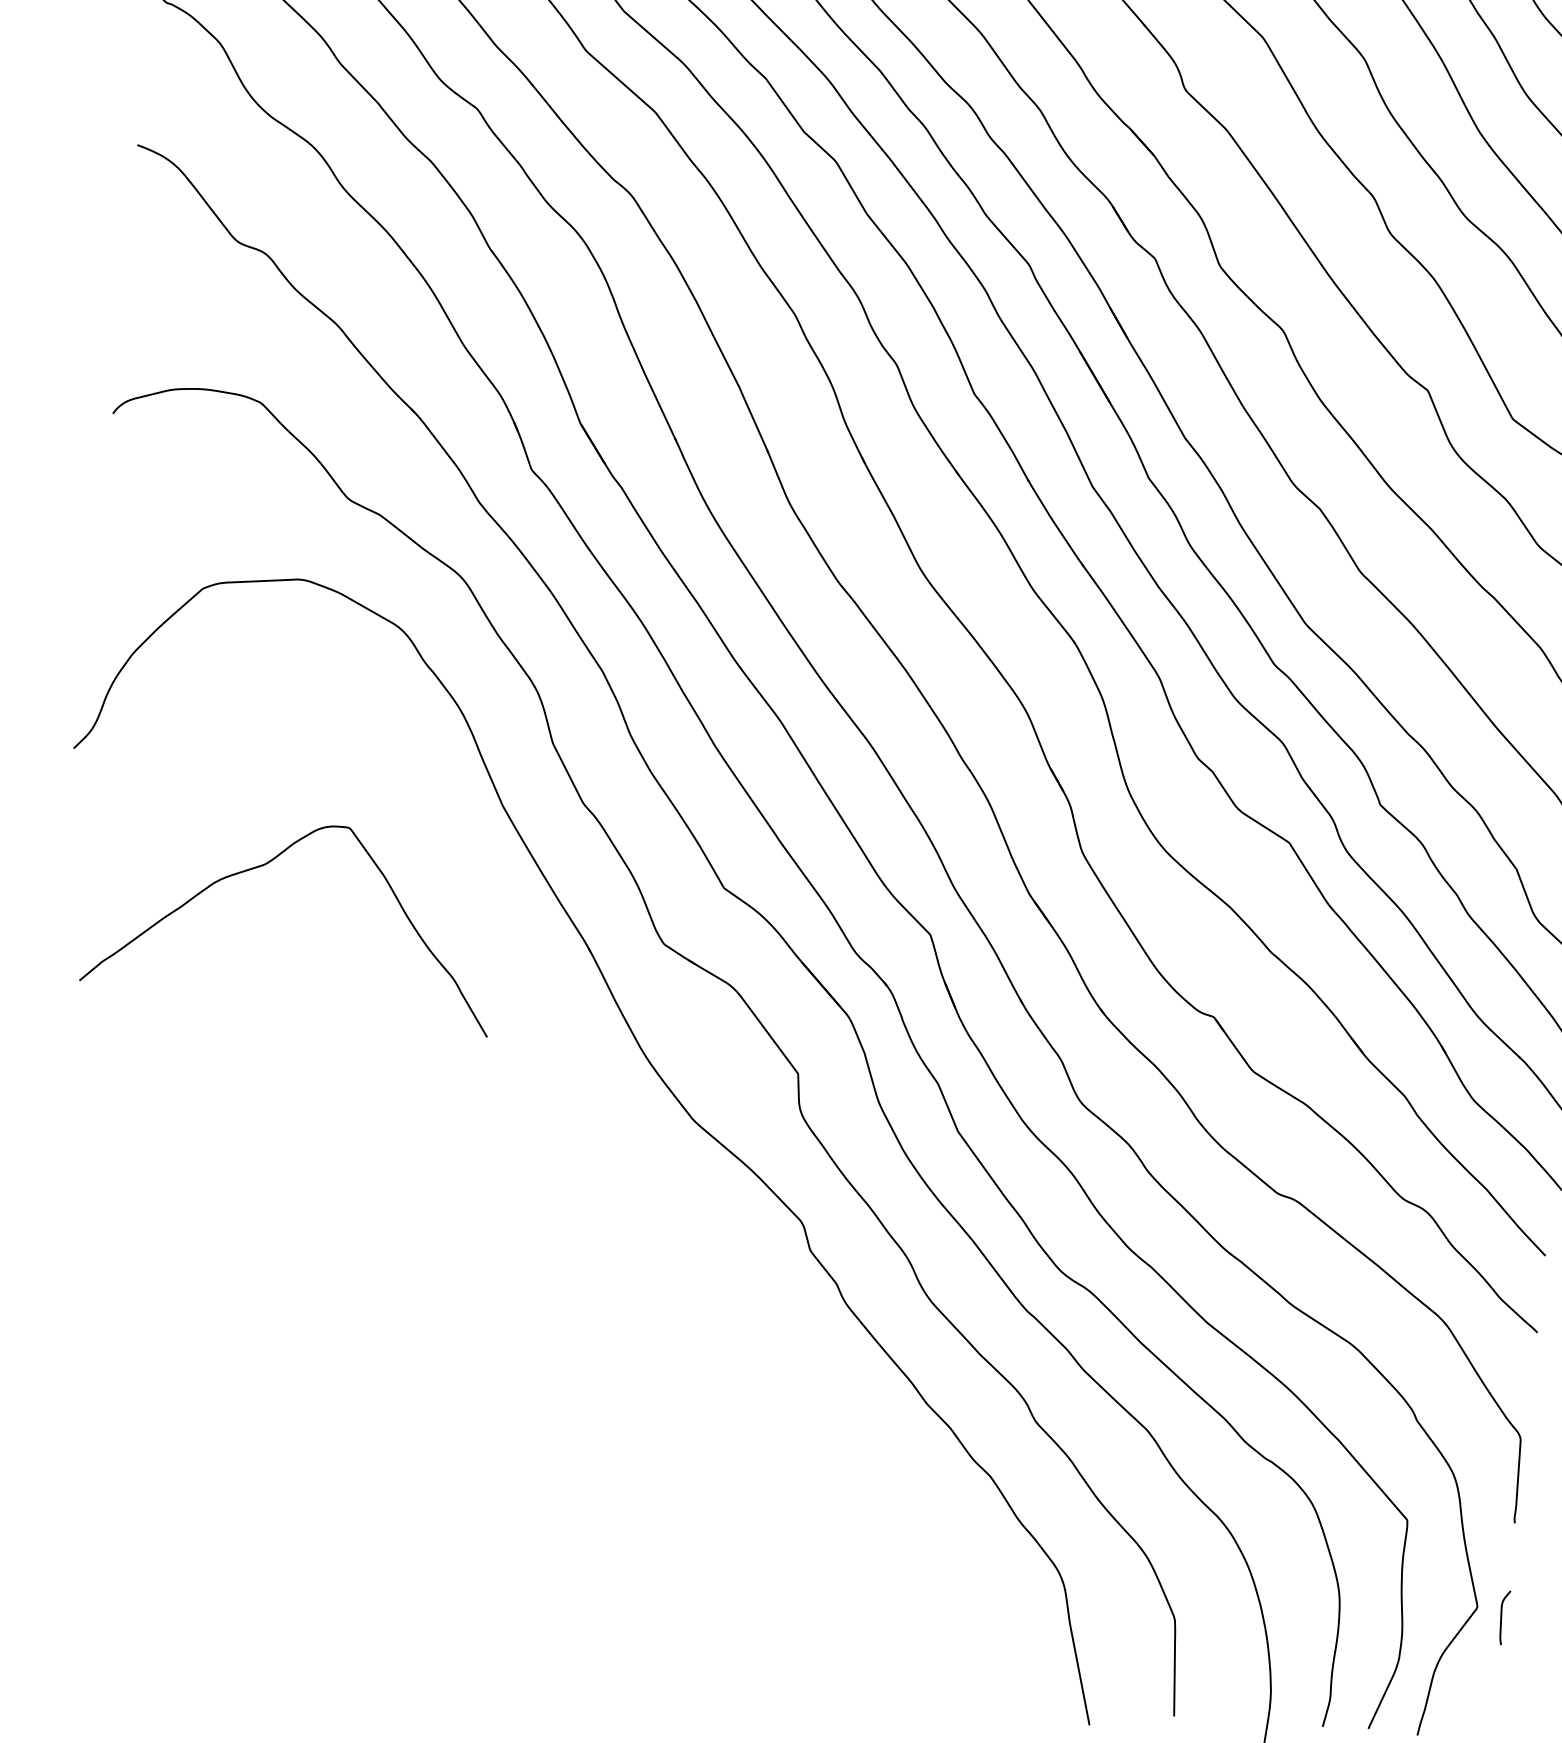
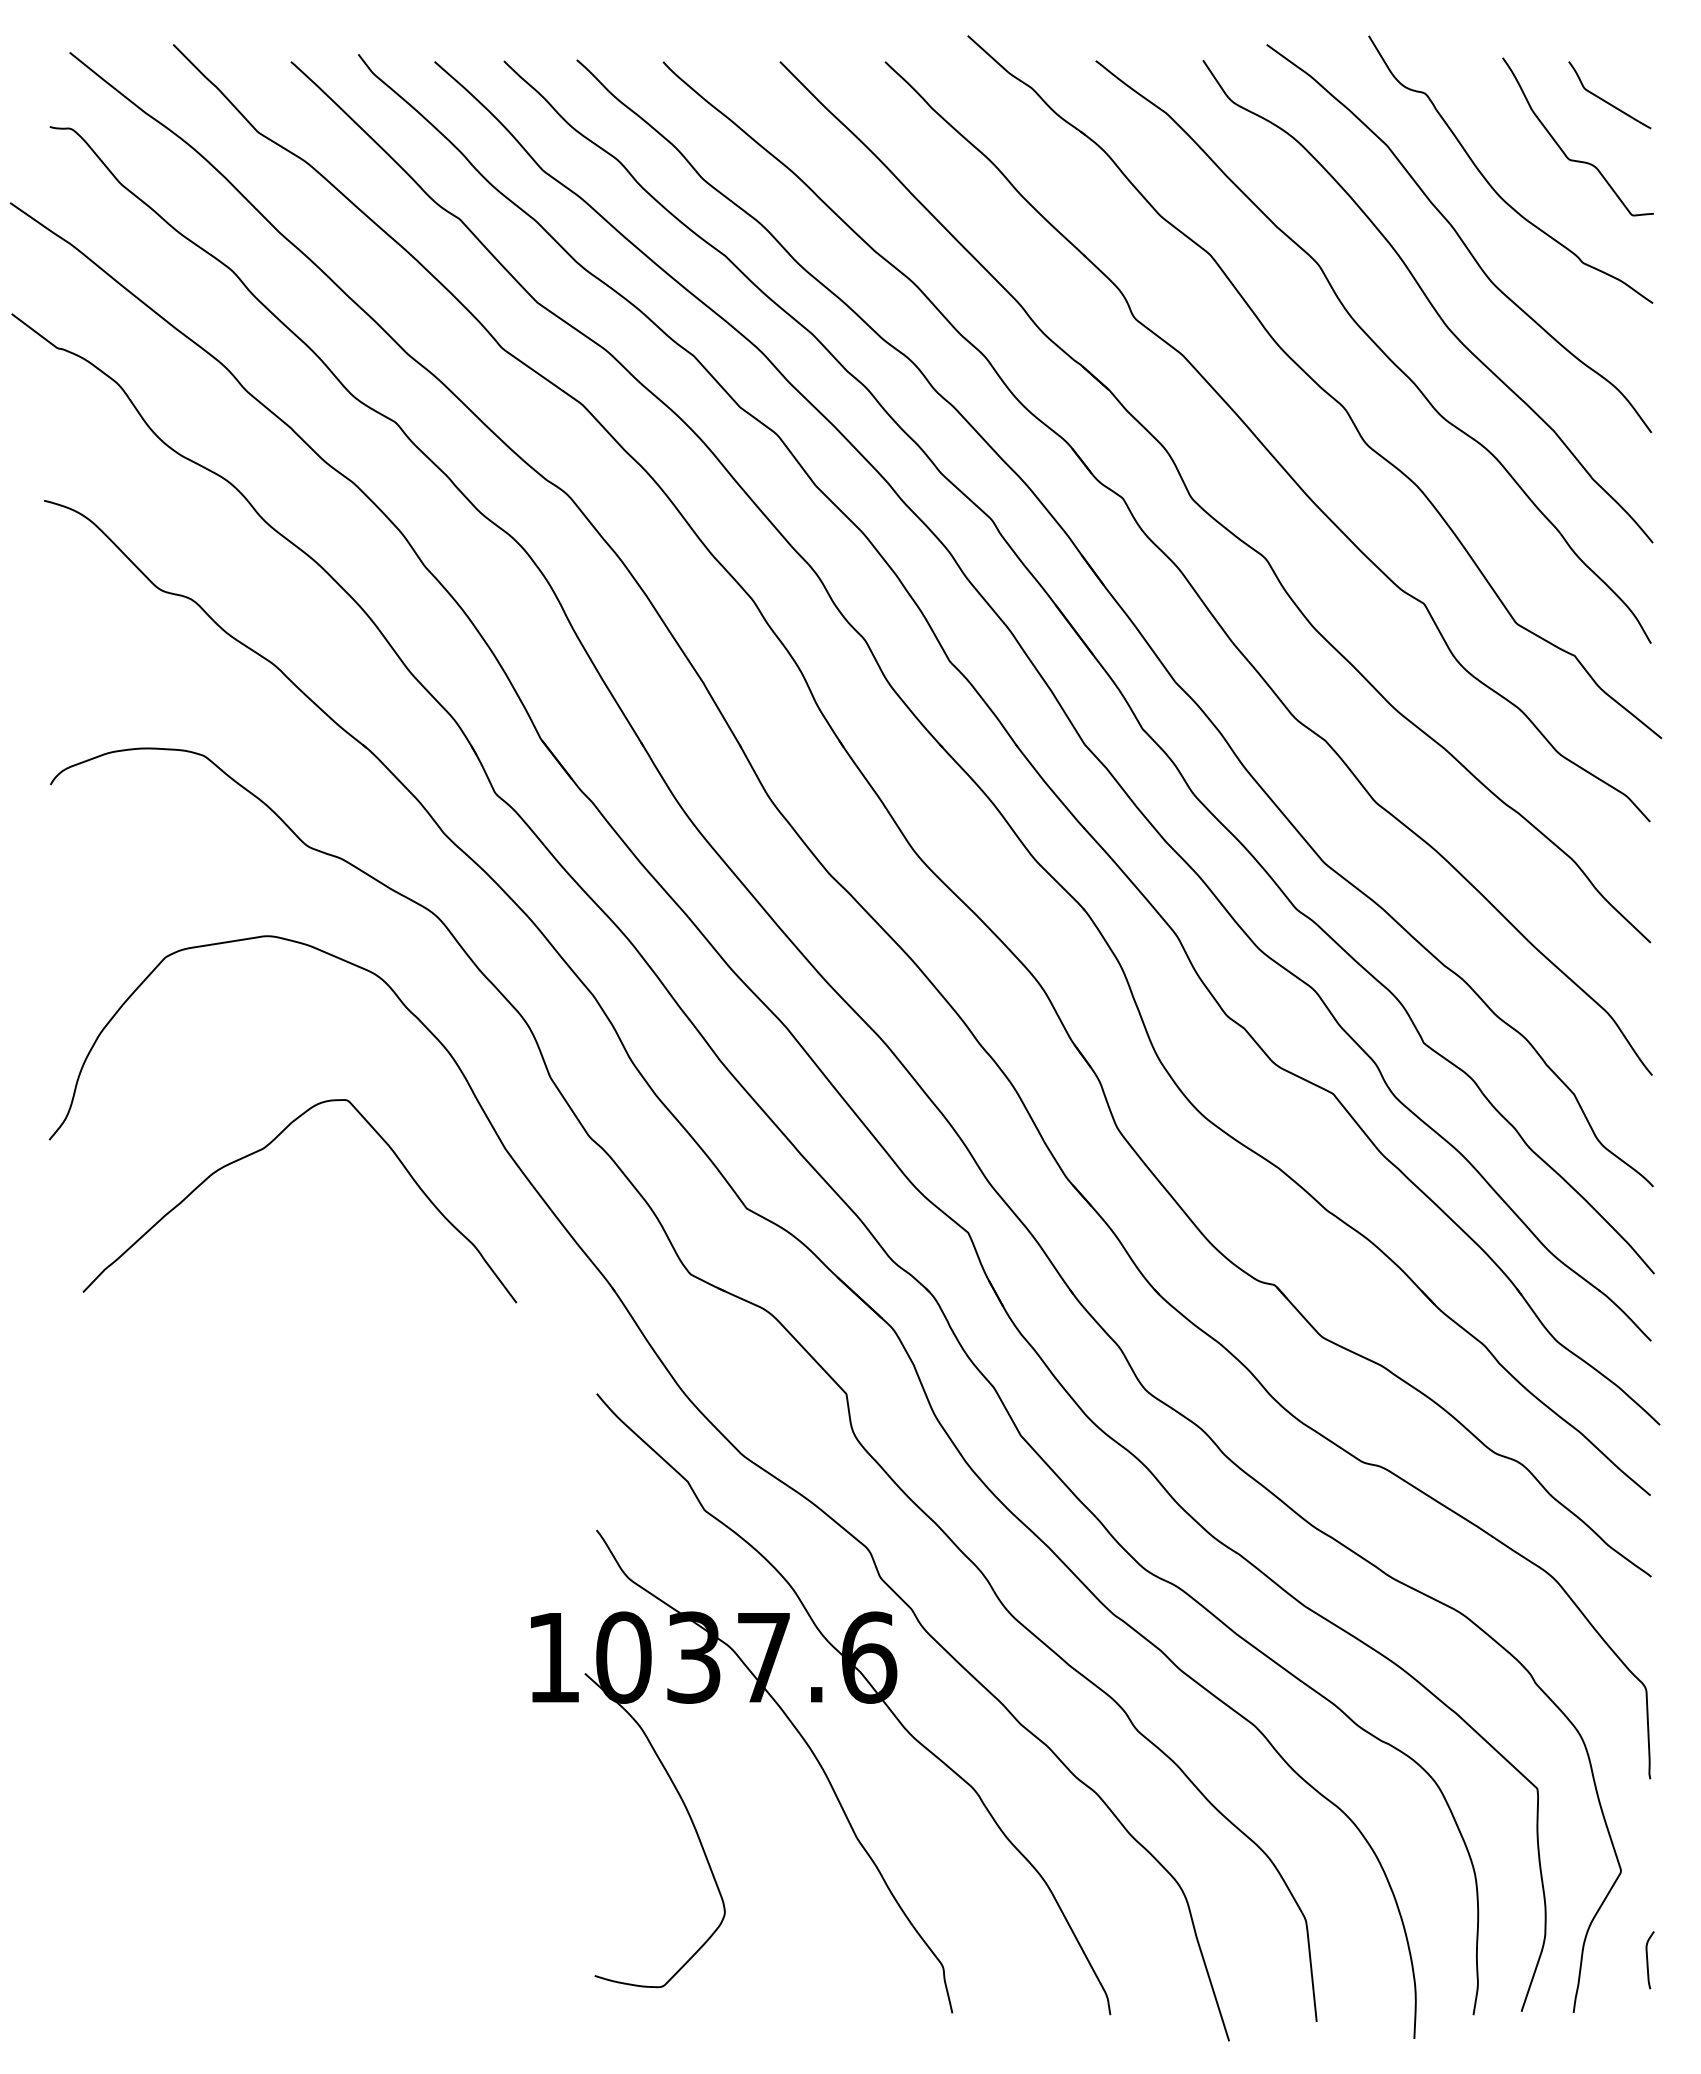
curve: (266, 864) -> (265, 1148), moved
part: (741, 1363) -> (821, 1704), added
curve: (1502, 1617) -> (1648, 1960), moved

